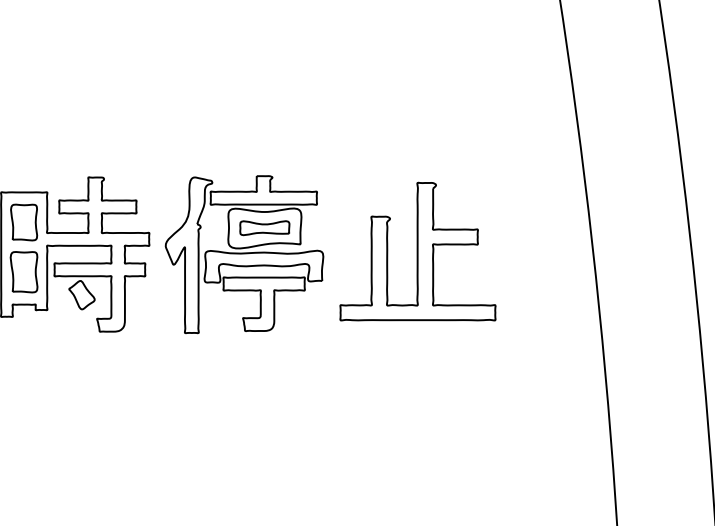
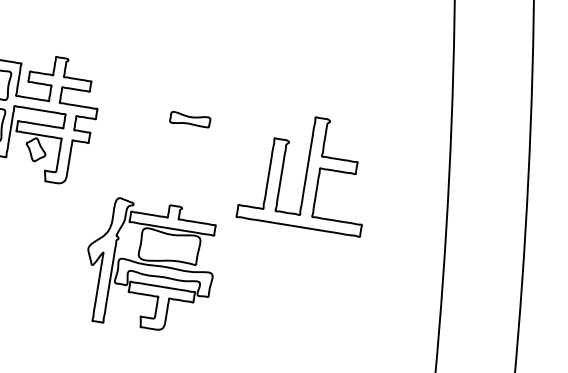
part: (417, 251) -> (306, 171), moved
part: (244, 254) -> (149, 266), moved

